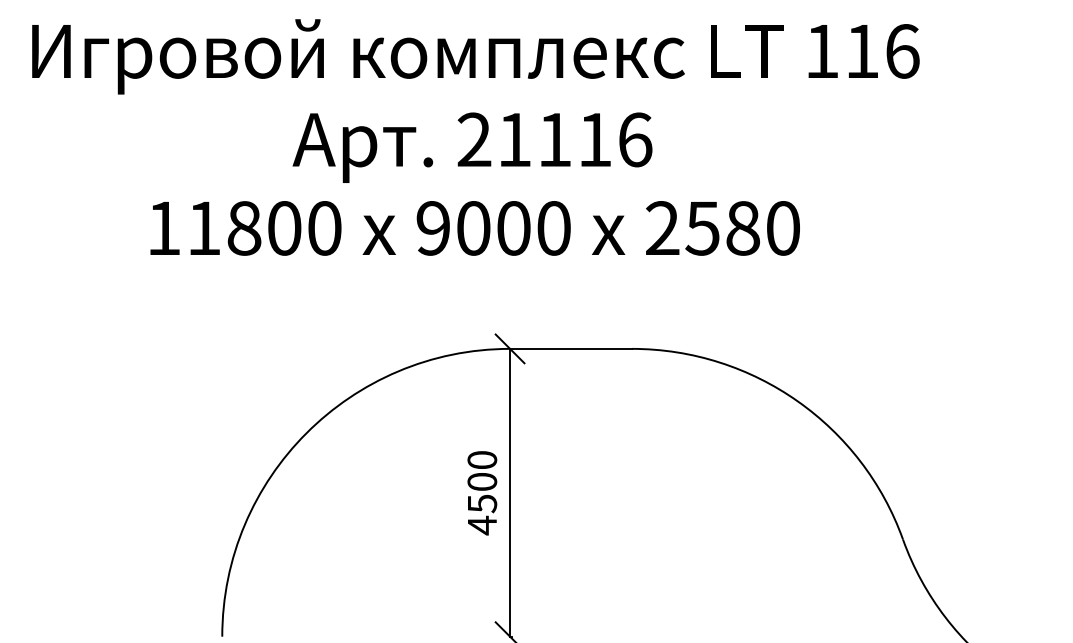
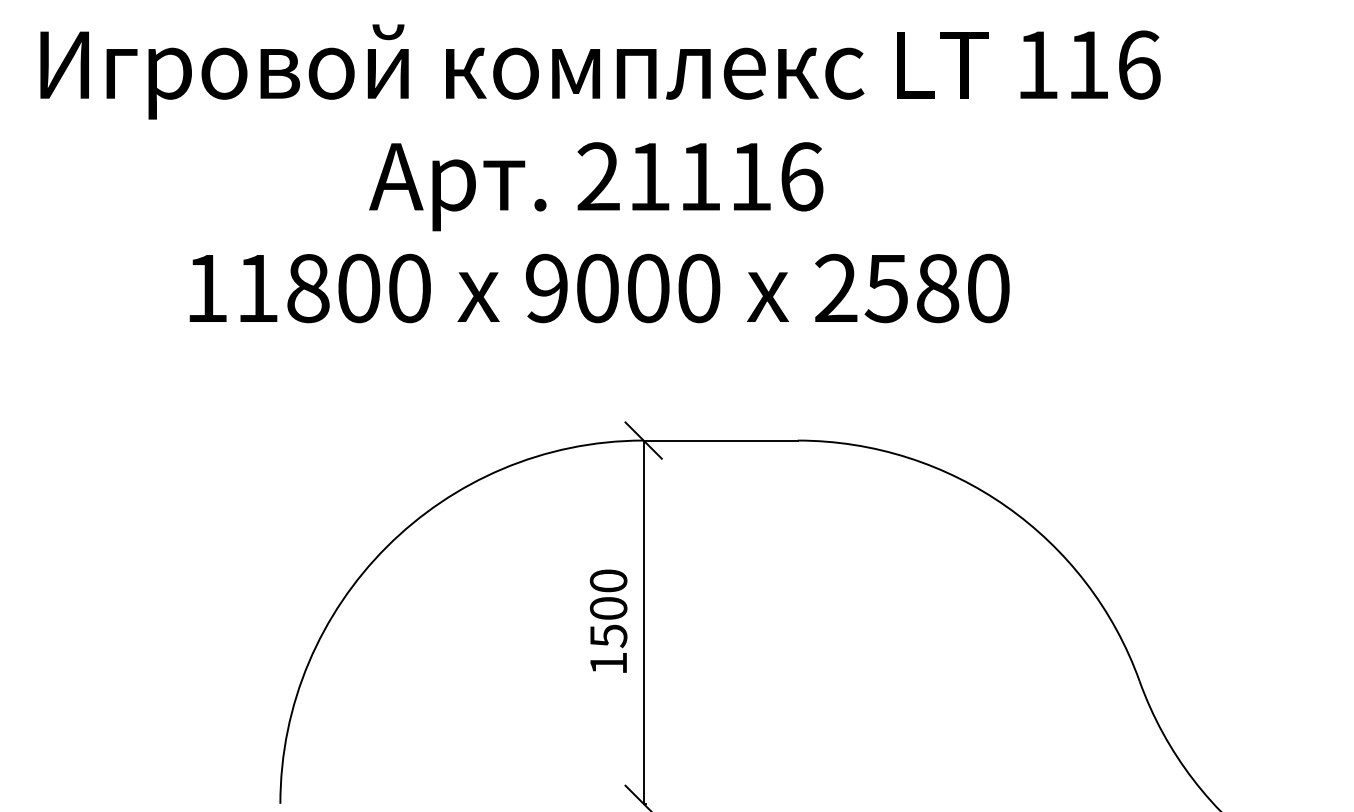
text: (482, 525) -> (608, 663), 4500 -> 1500

